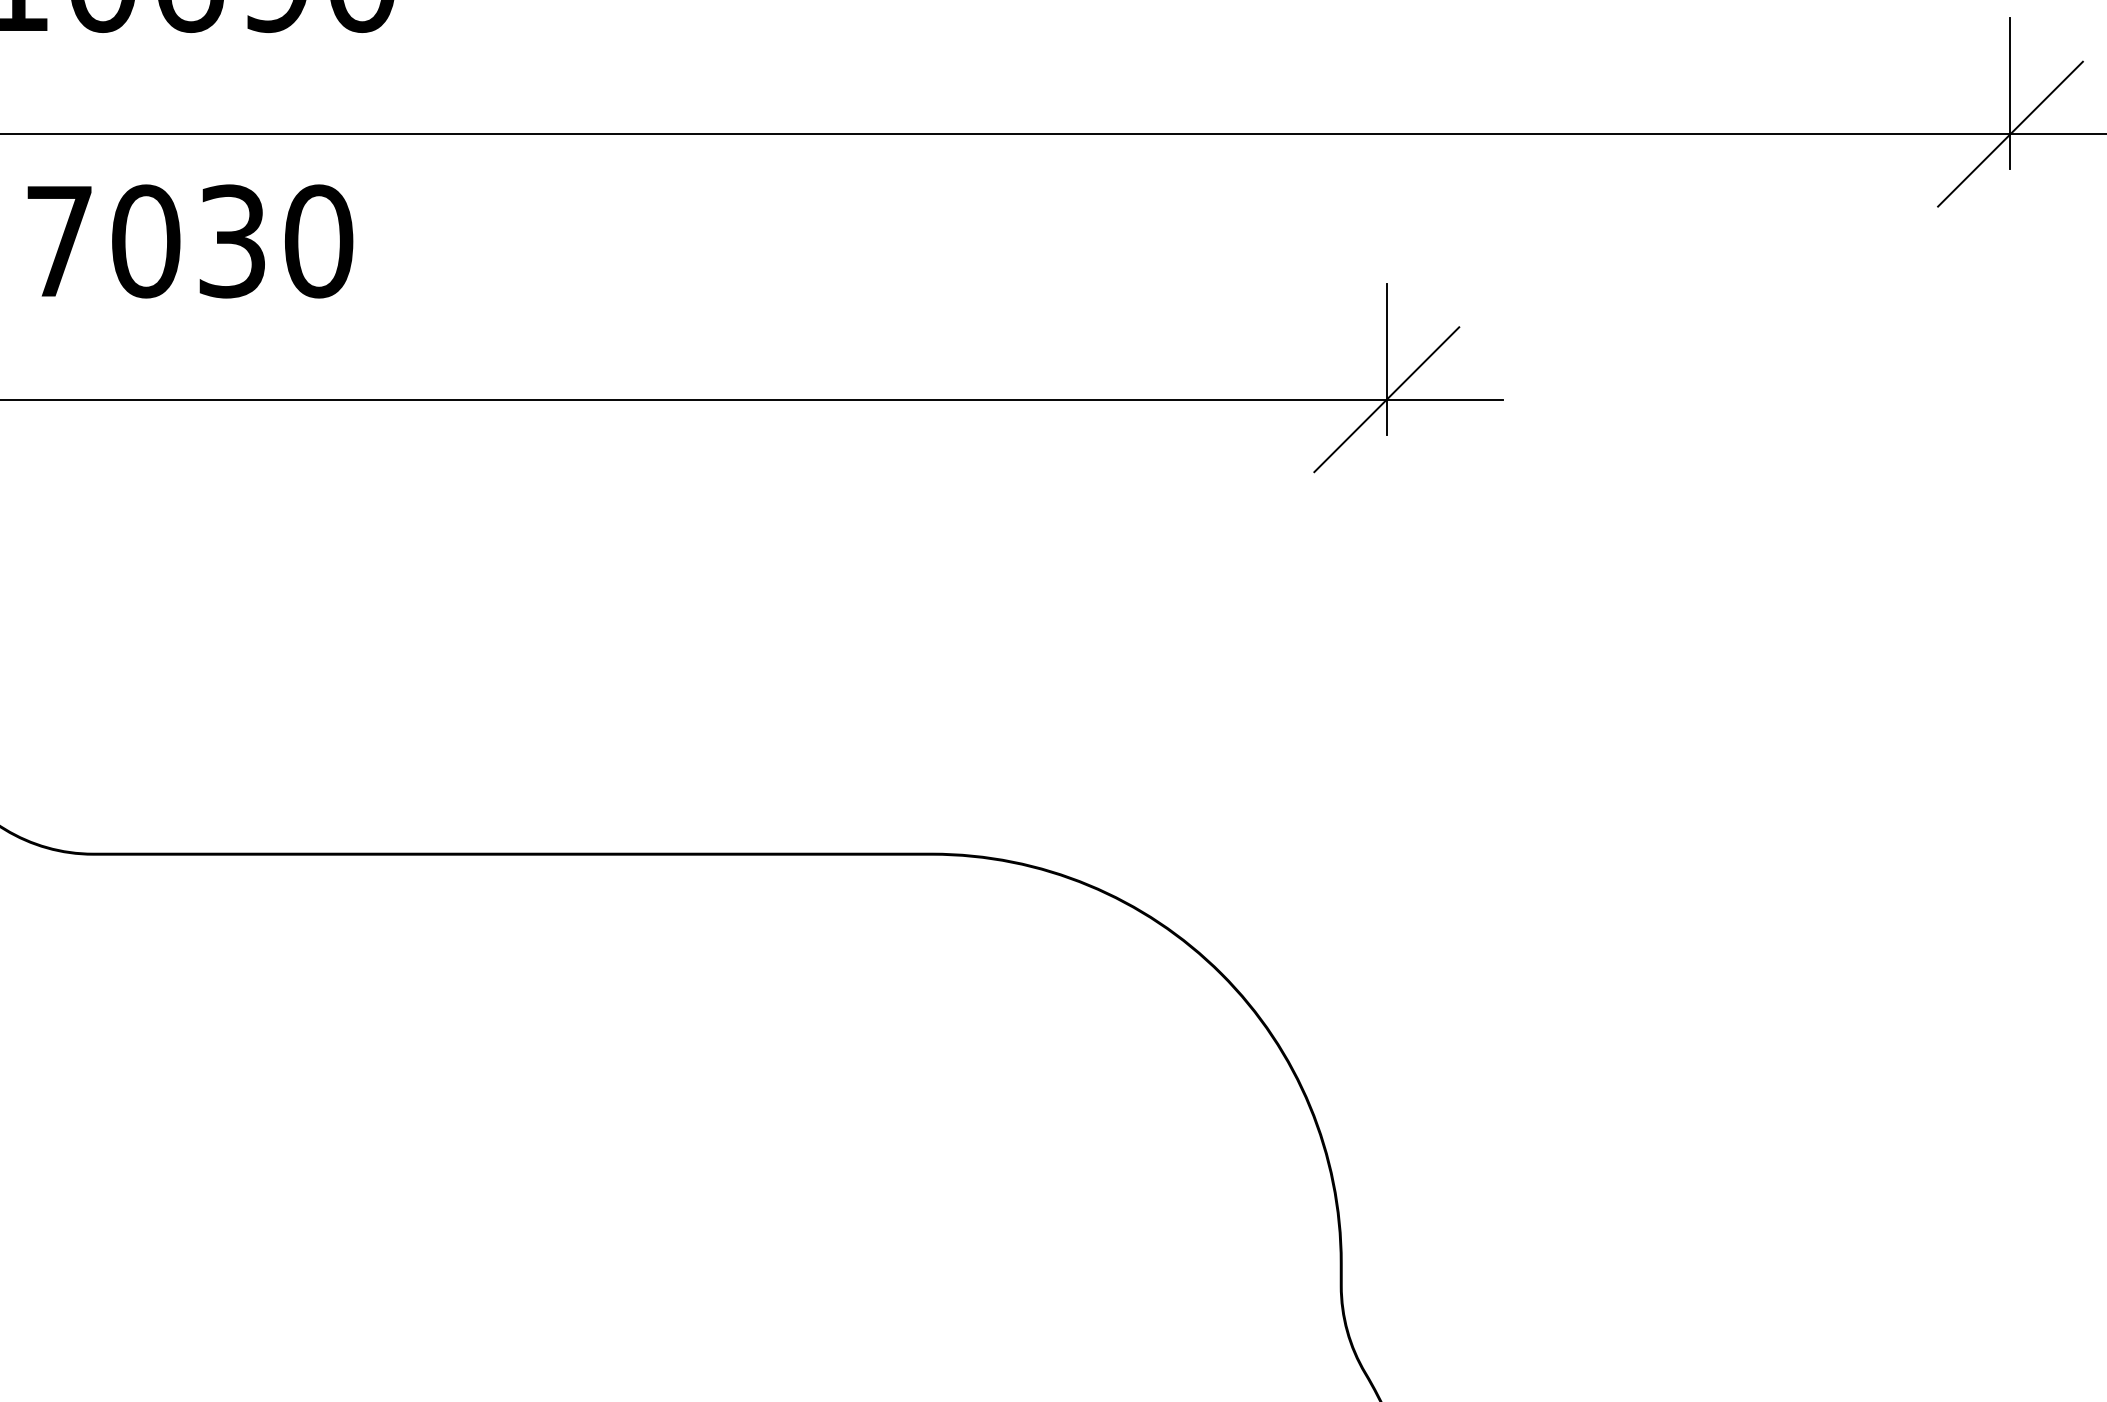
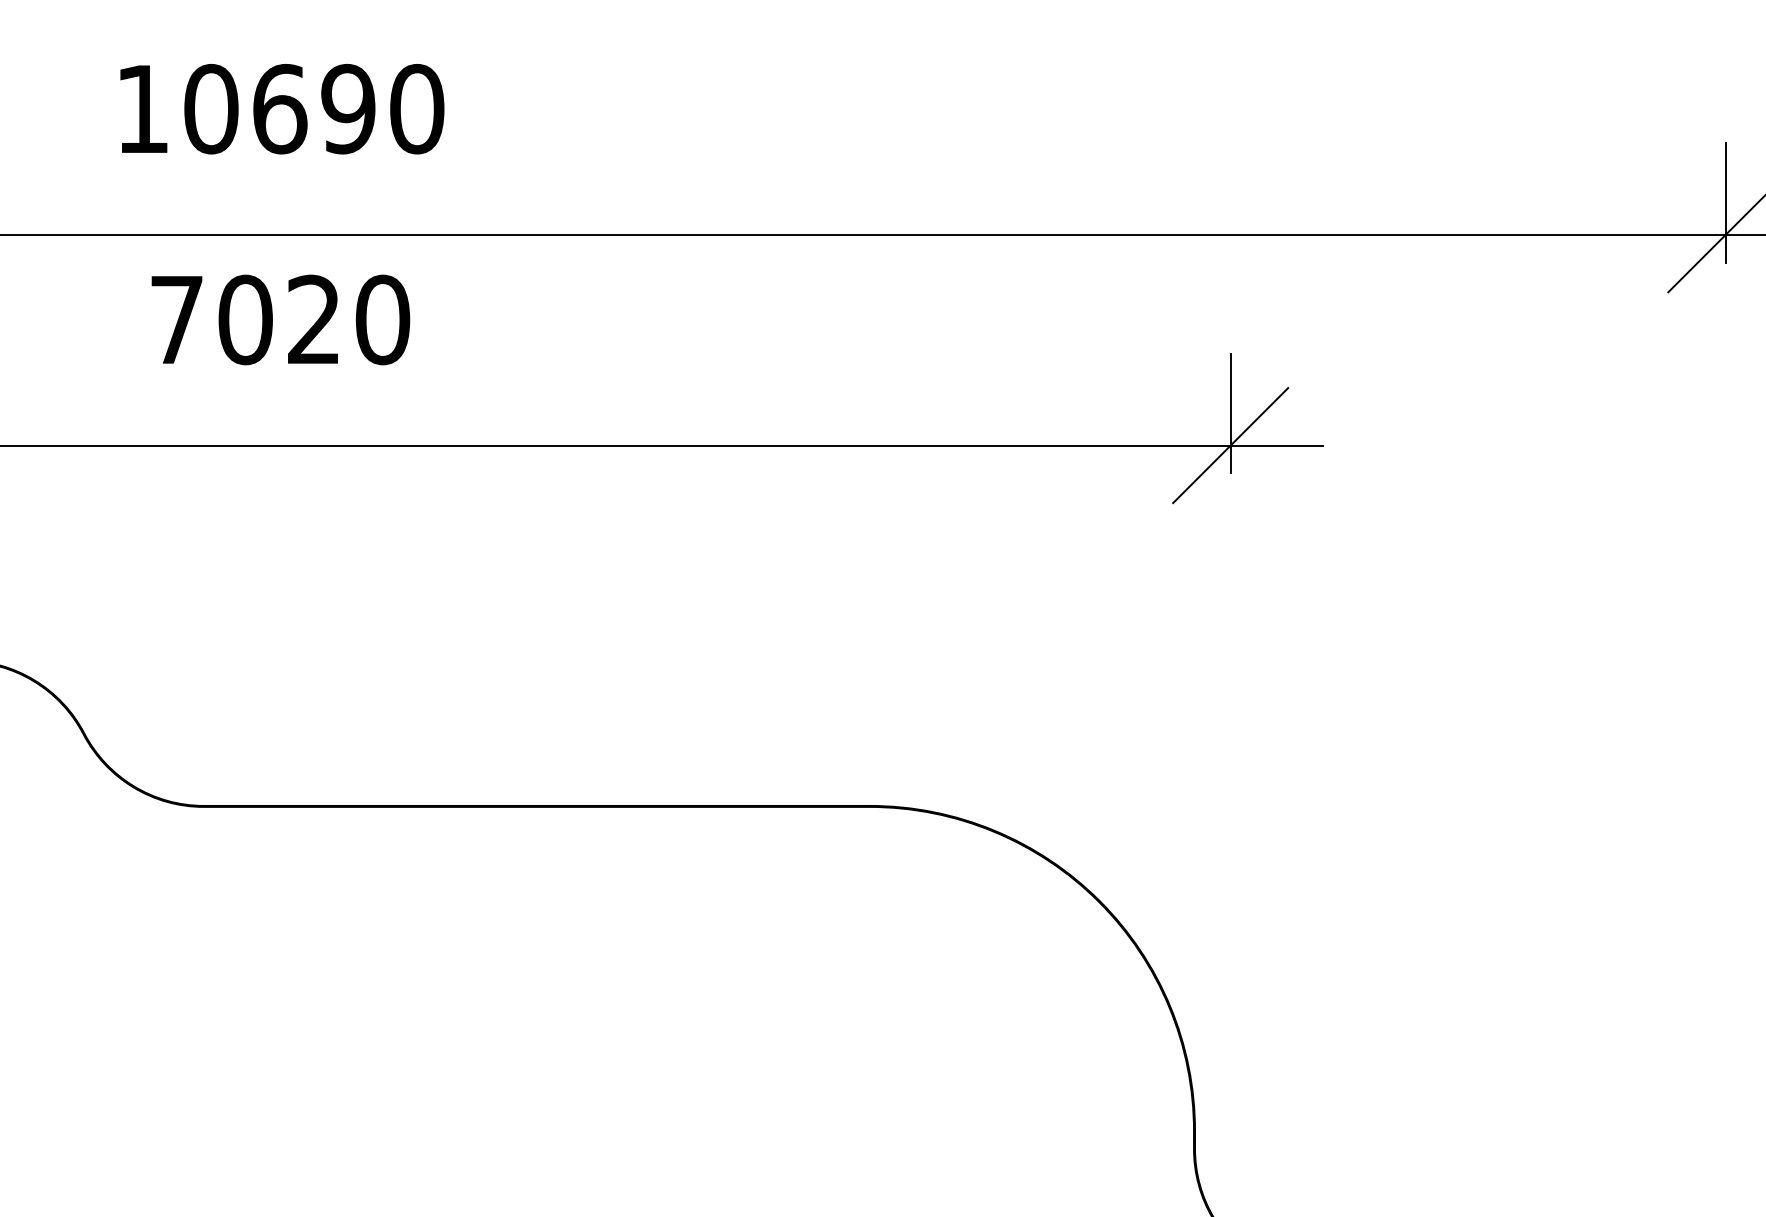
text: (232, 240) -> (314, 319), 7030 -> 7020

